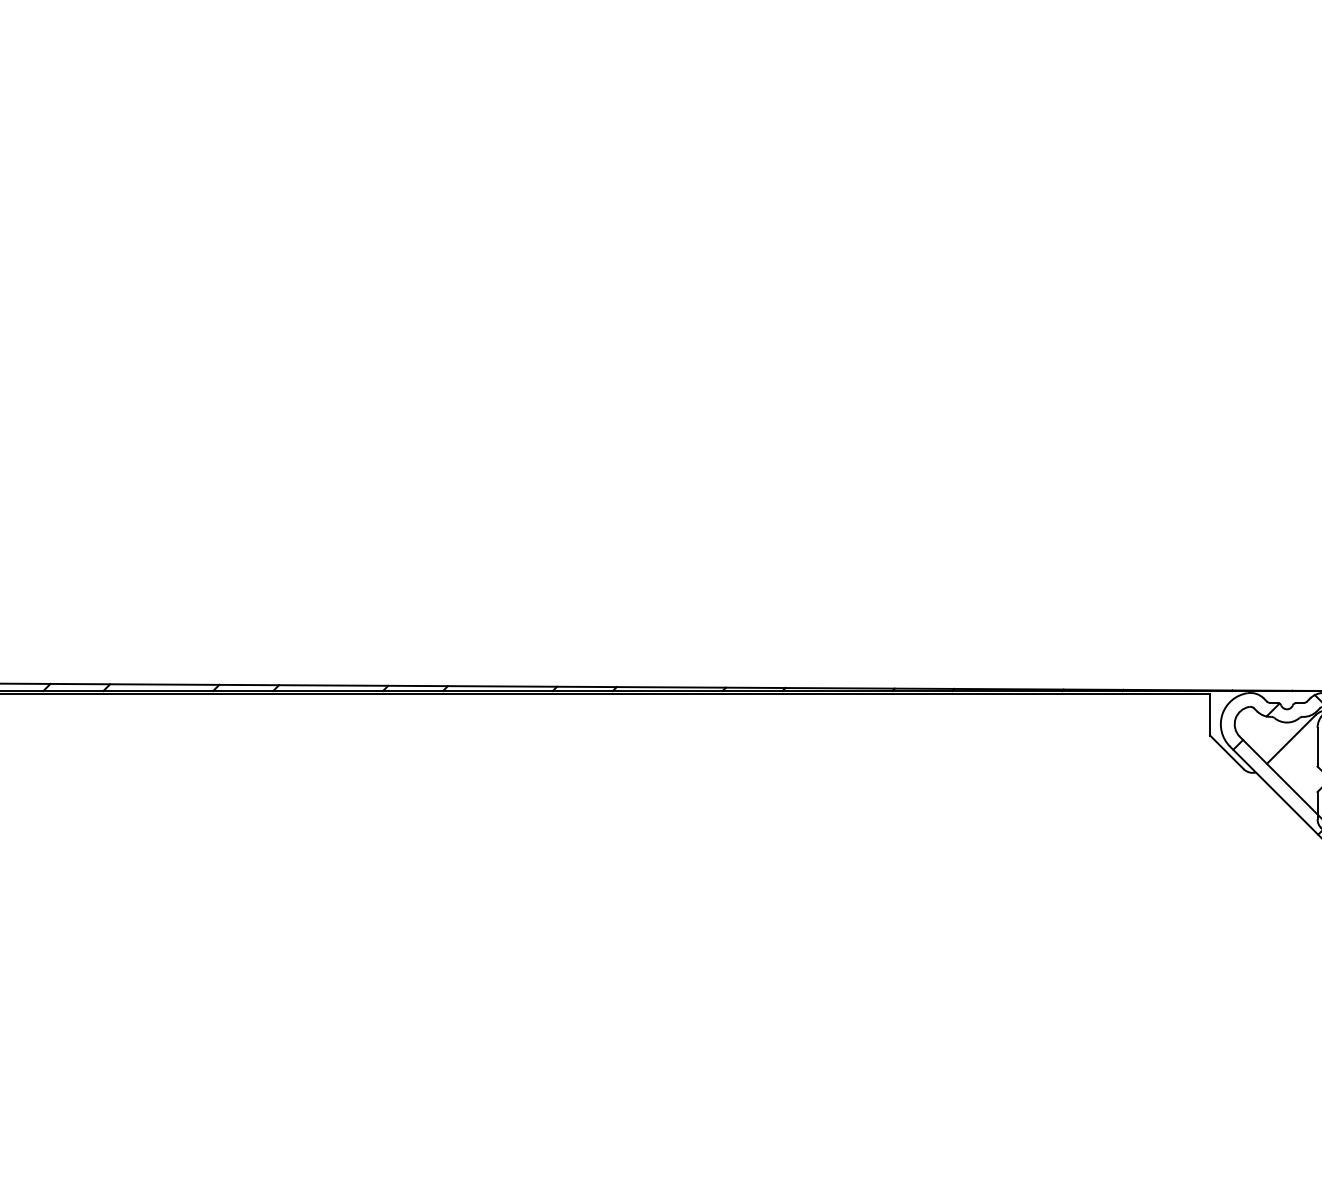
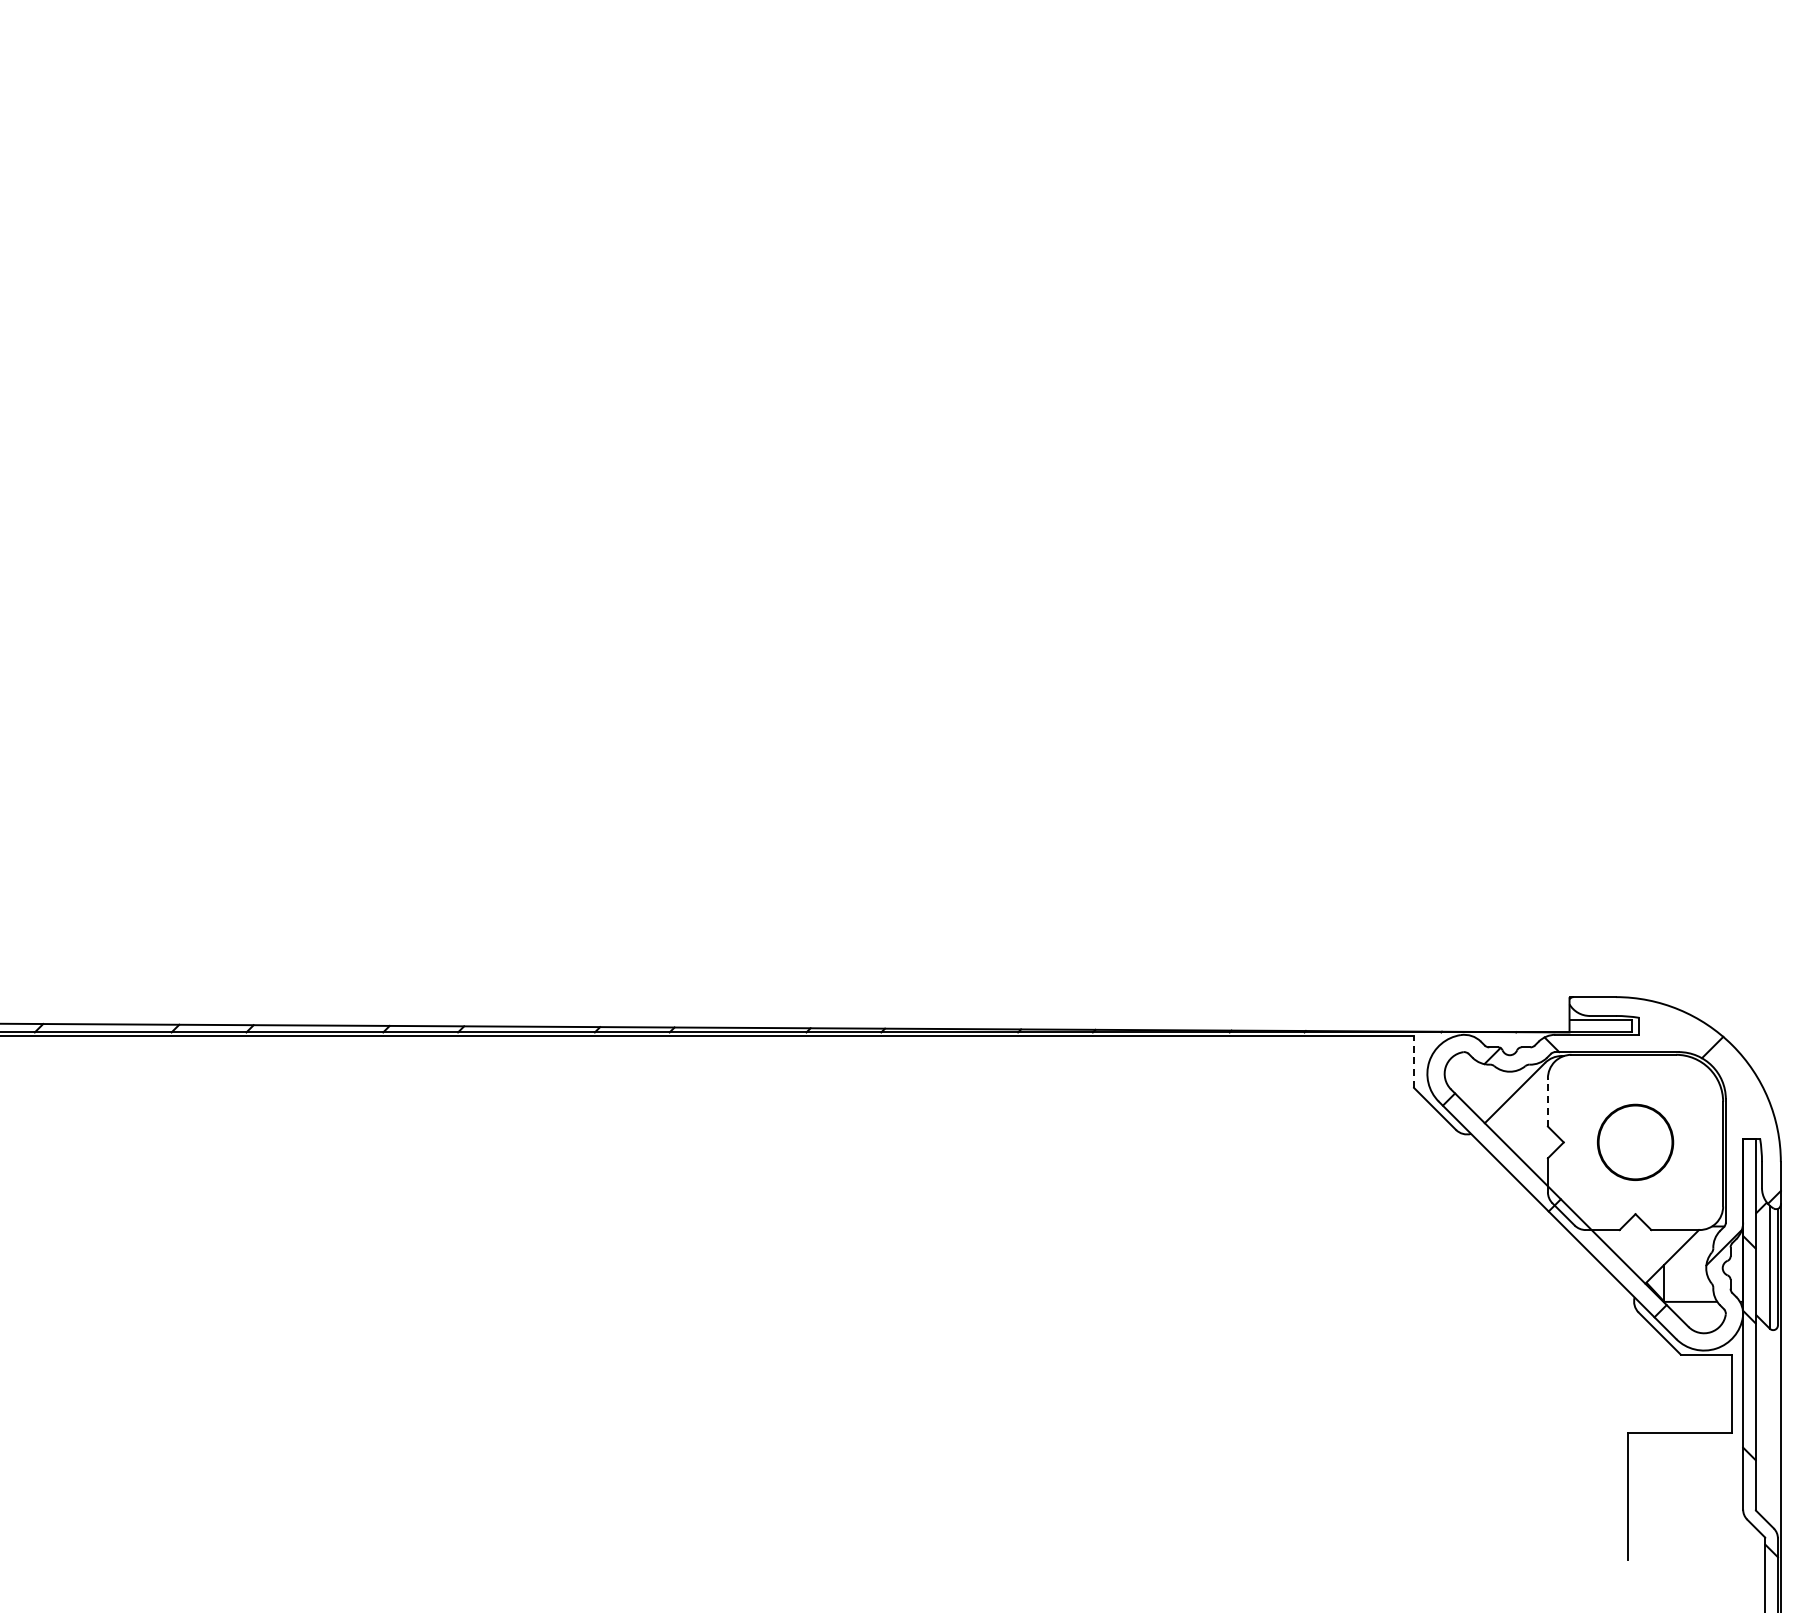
line: (1210, 715) -> (1414, 1062), solid -> dashed
line: (1317, 746) -> (1547, 1101), solid -> dashed

